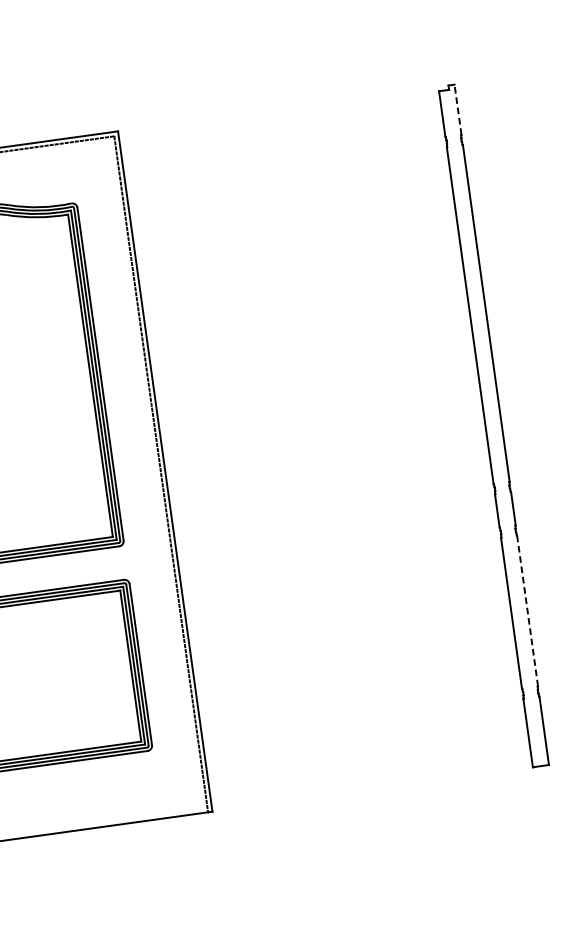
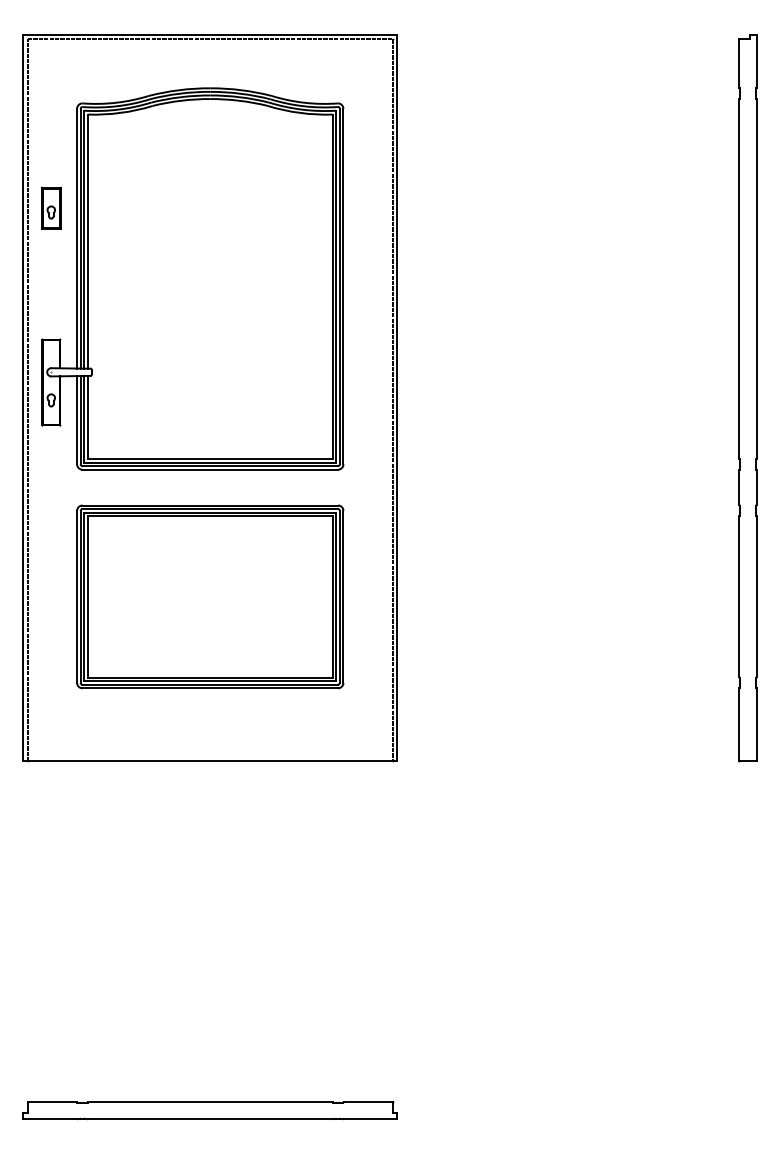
line: (457, 109) -> (756, 61), dashed -> solid
line: (527, 610) -> (756, 596), dashed -> solid

